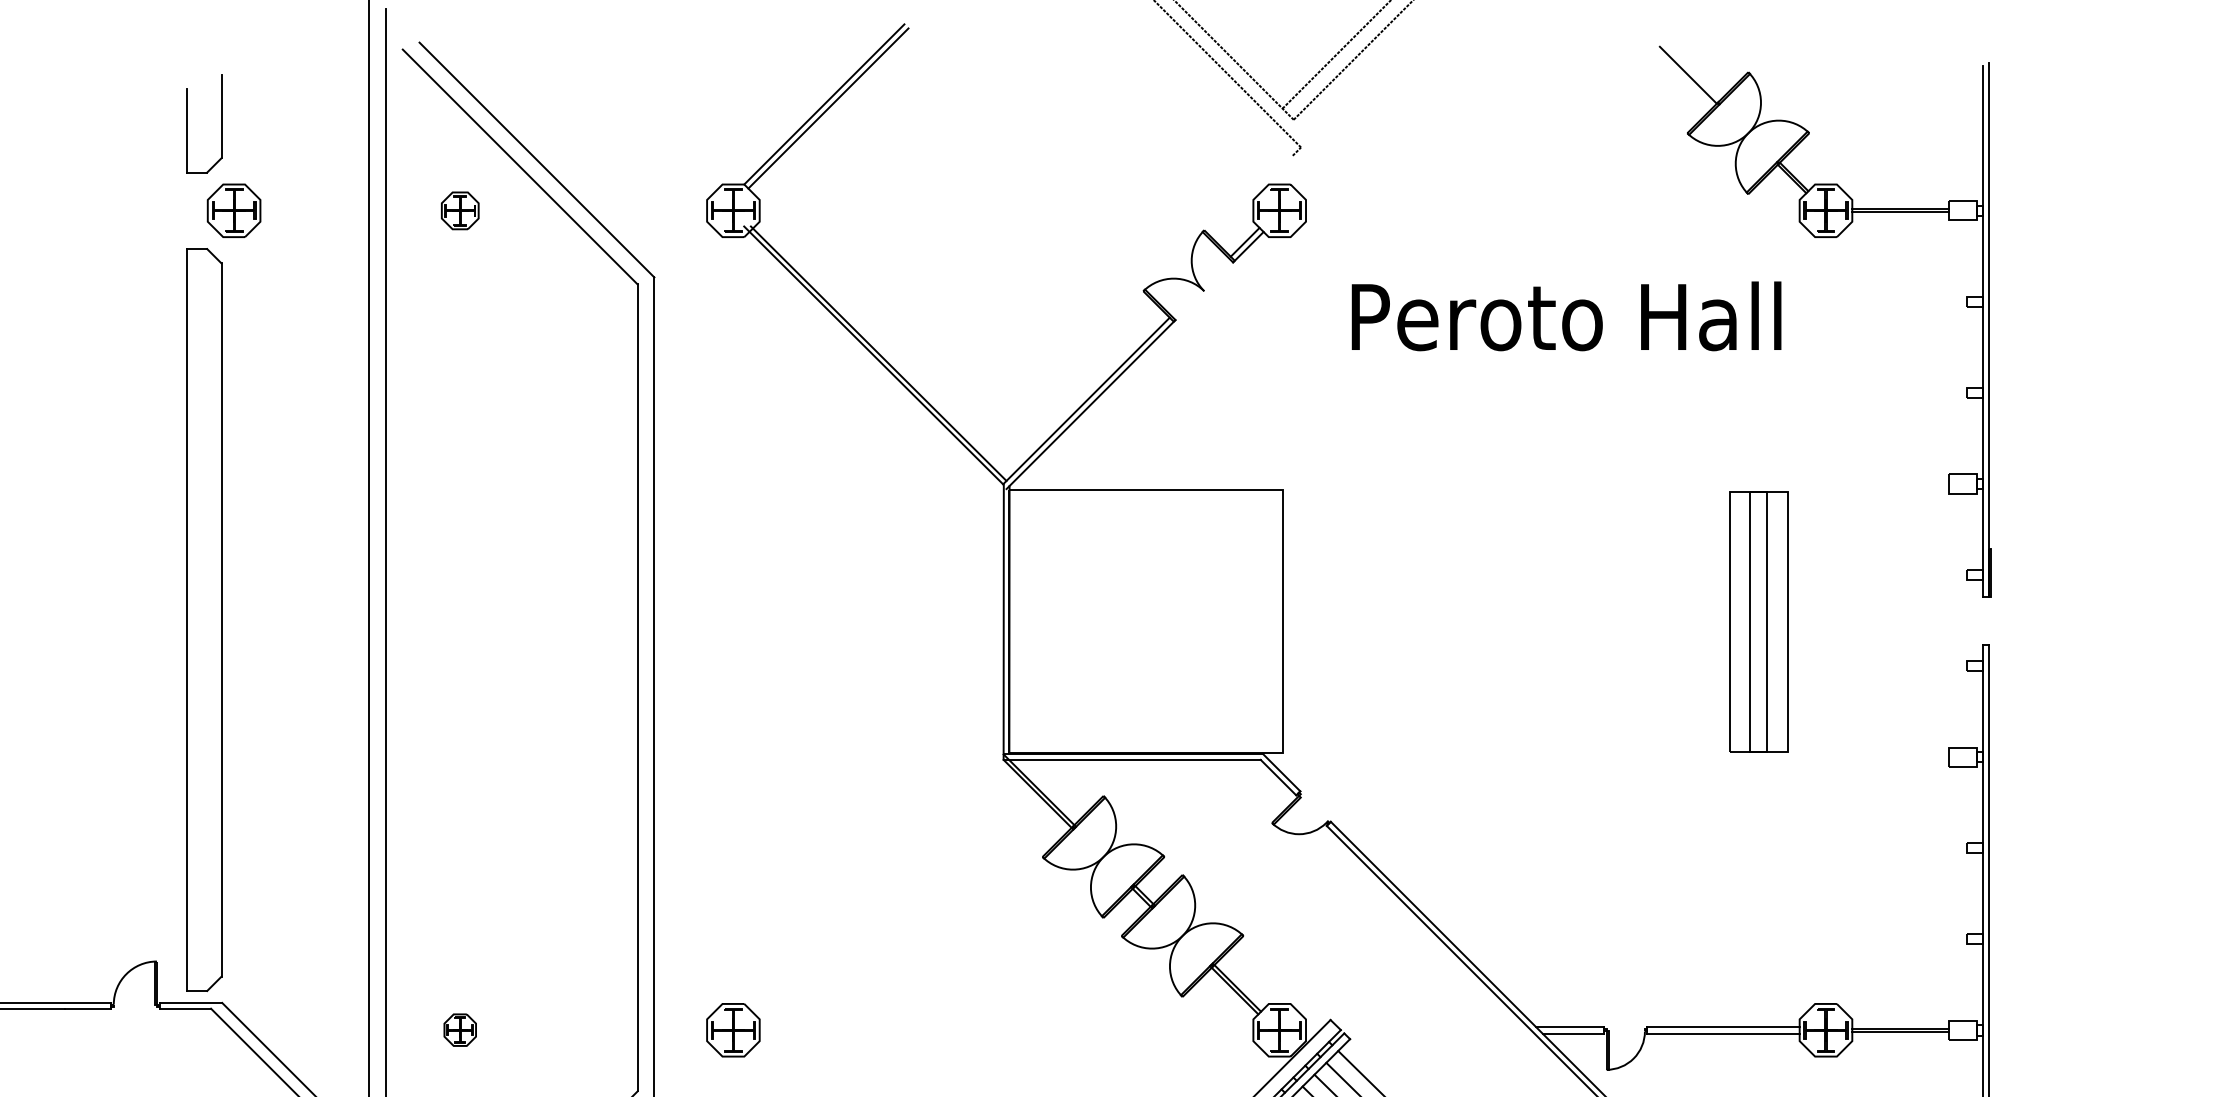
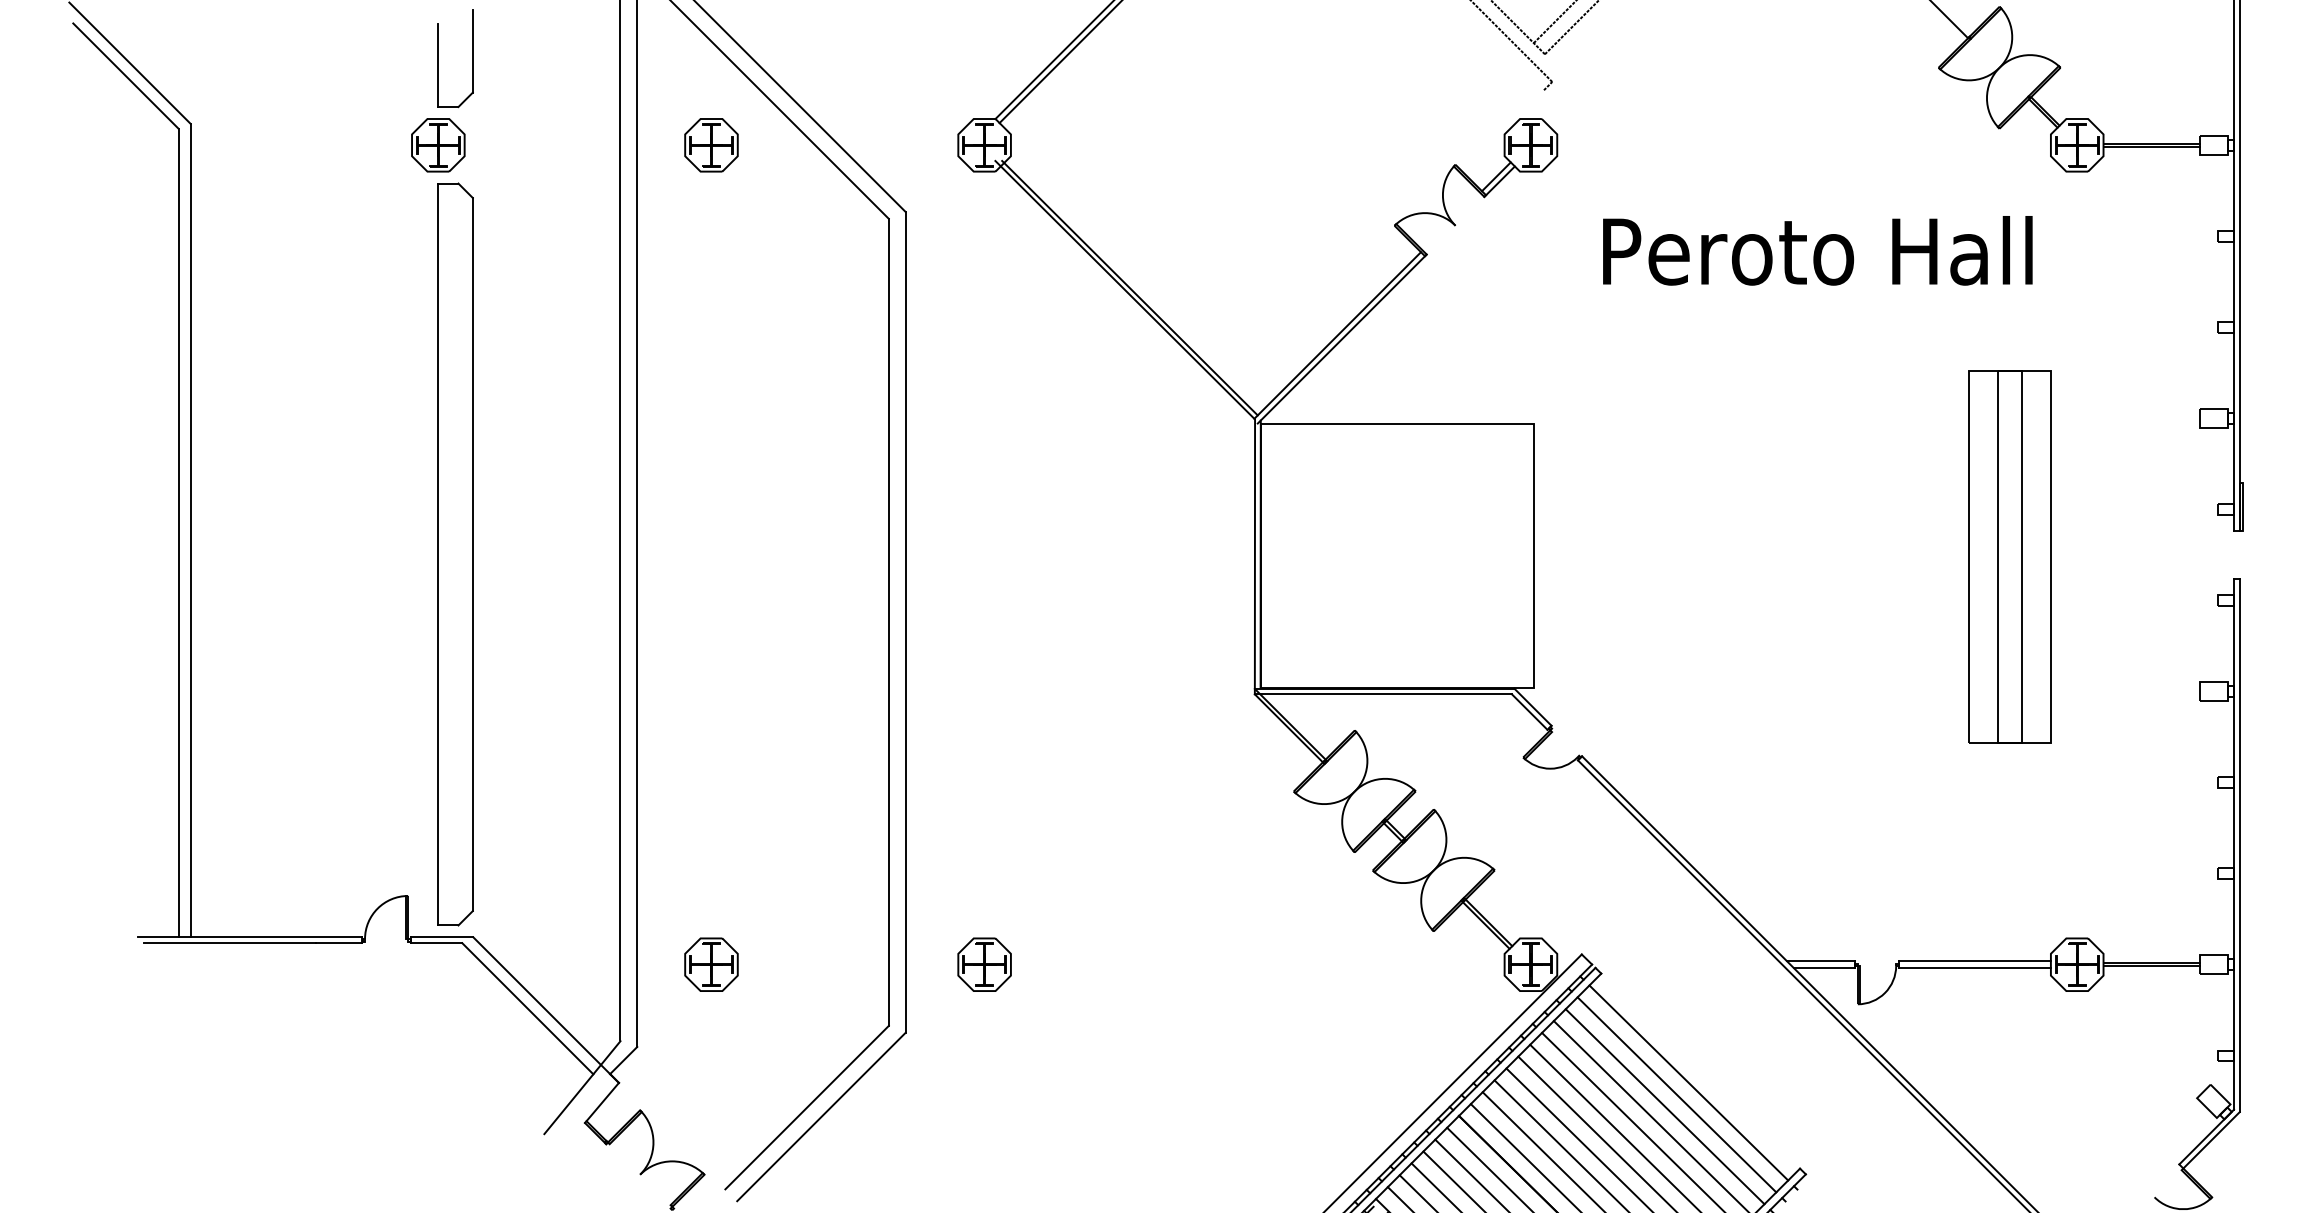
part: (234, 211) -> (438, 145), moved
part: (460, 211) -> (711, 145), size x1.43
part: (1758, 622) -> (2009, 556), size x1.43
part: (460, 1030) -> (711, 964), size x1.67

